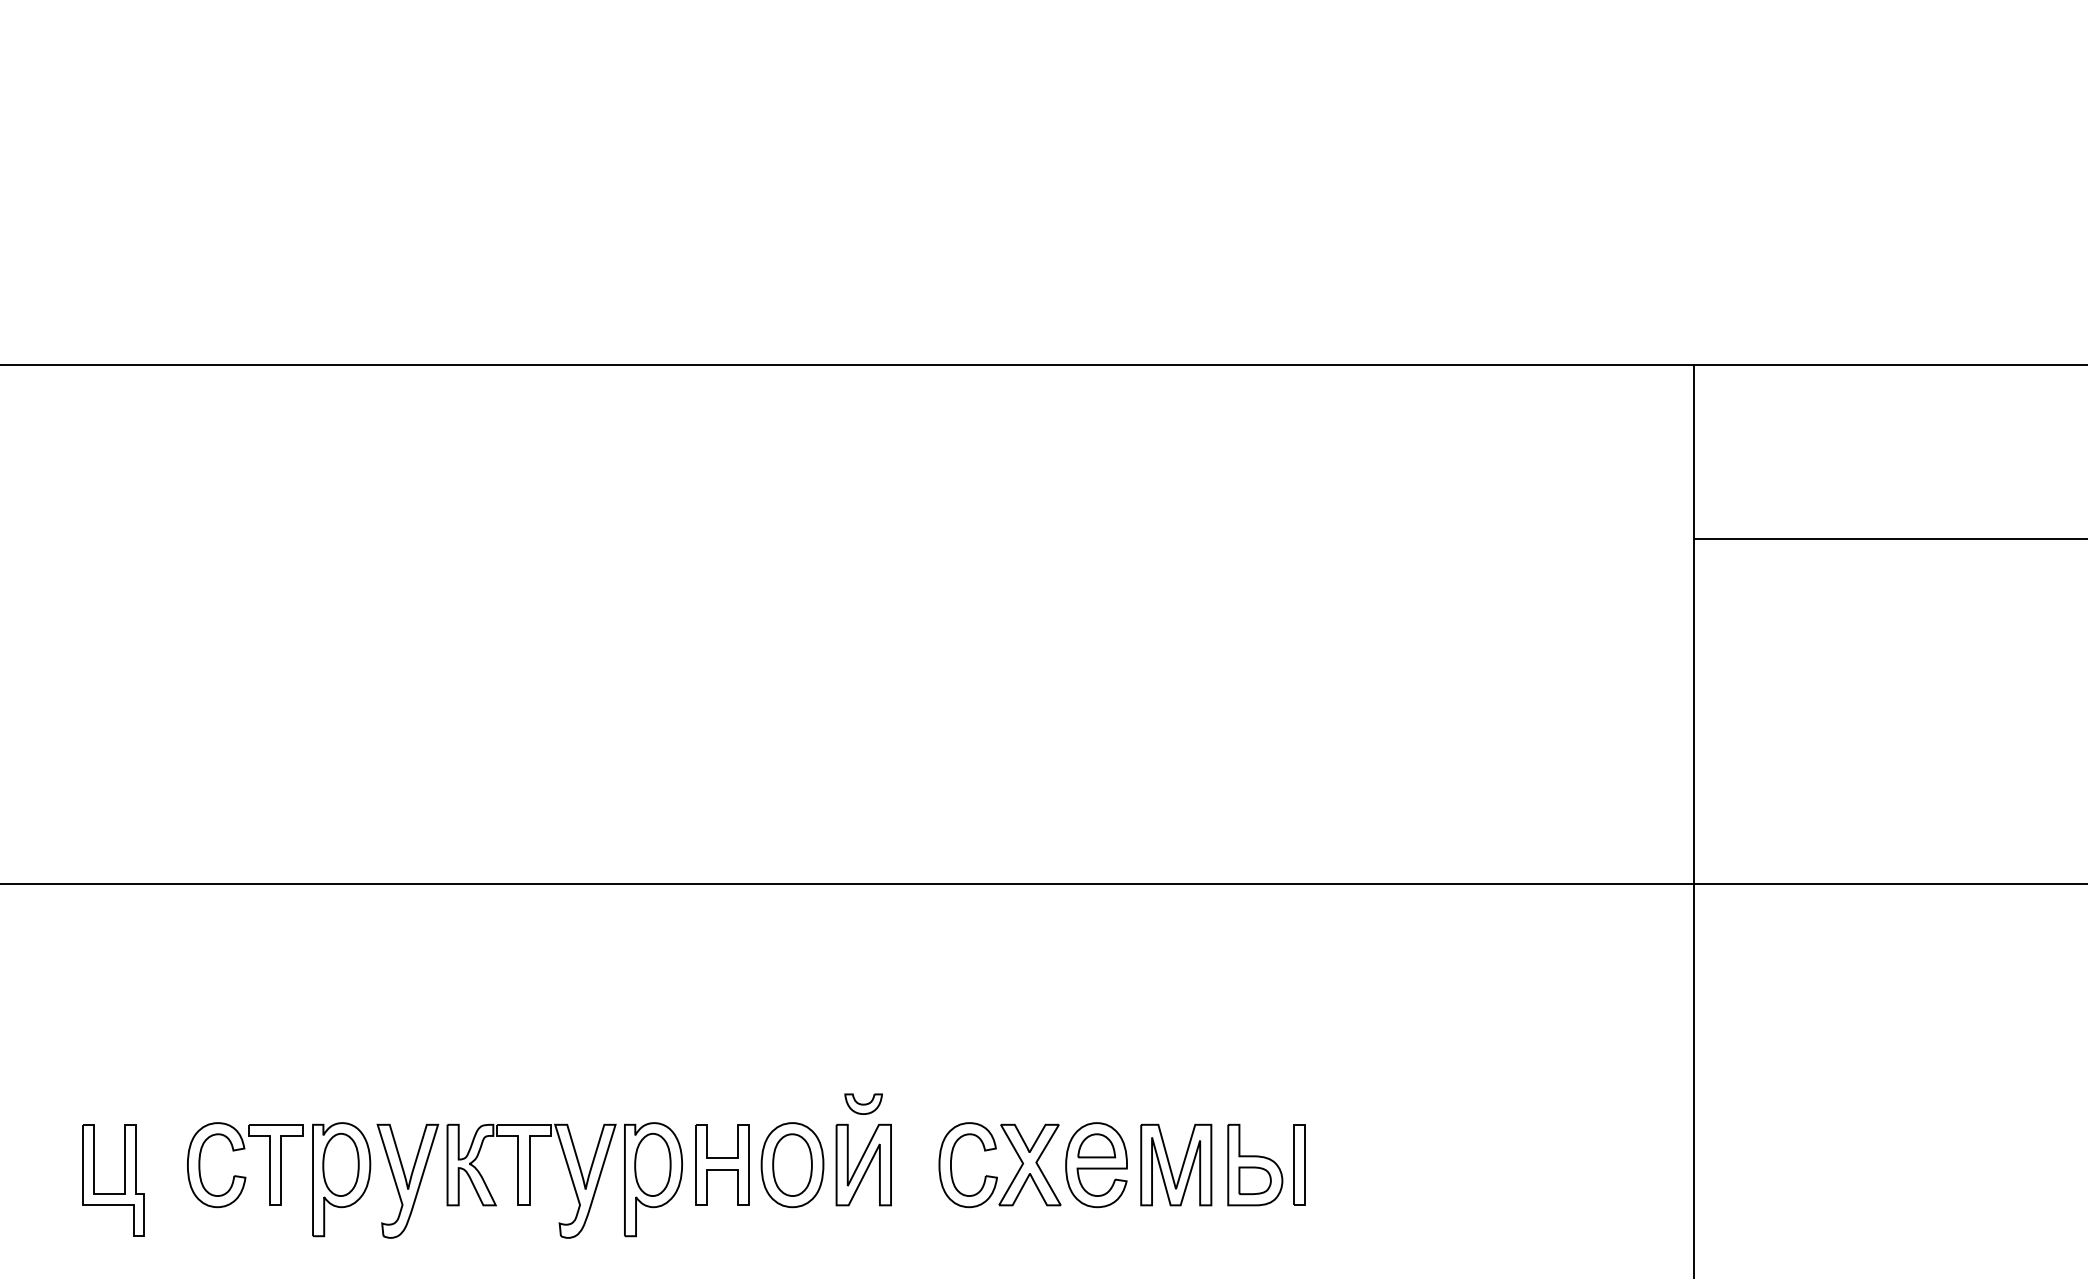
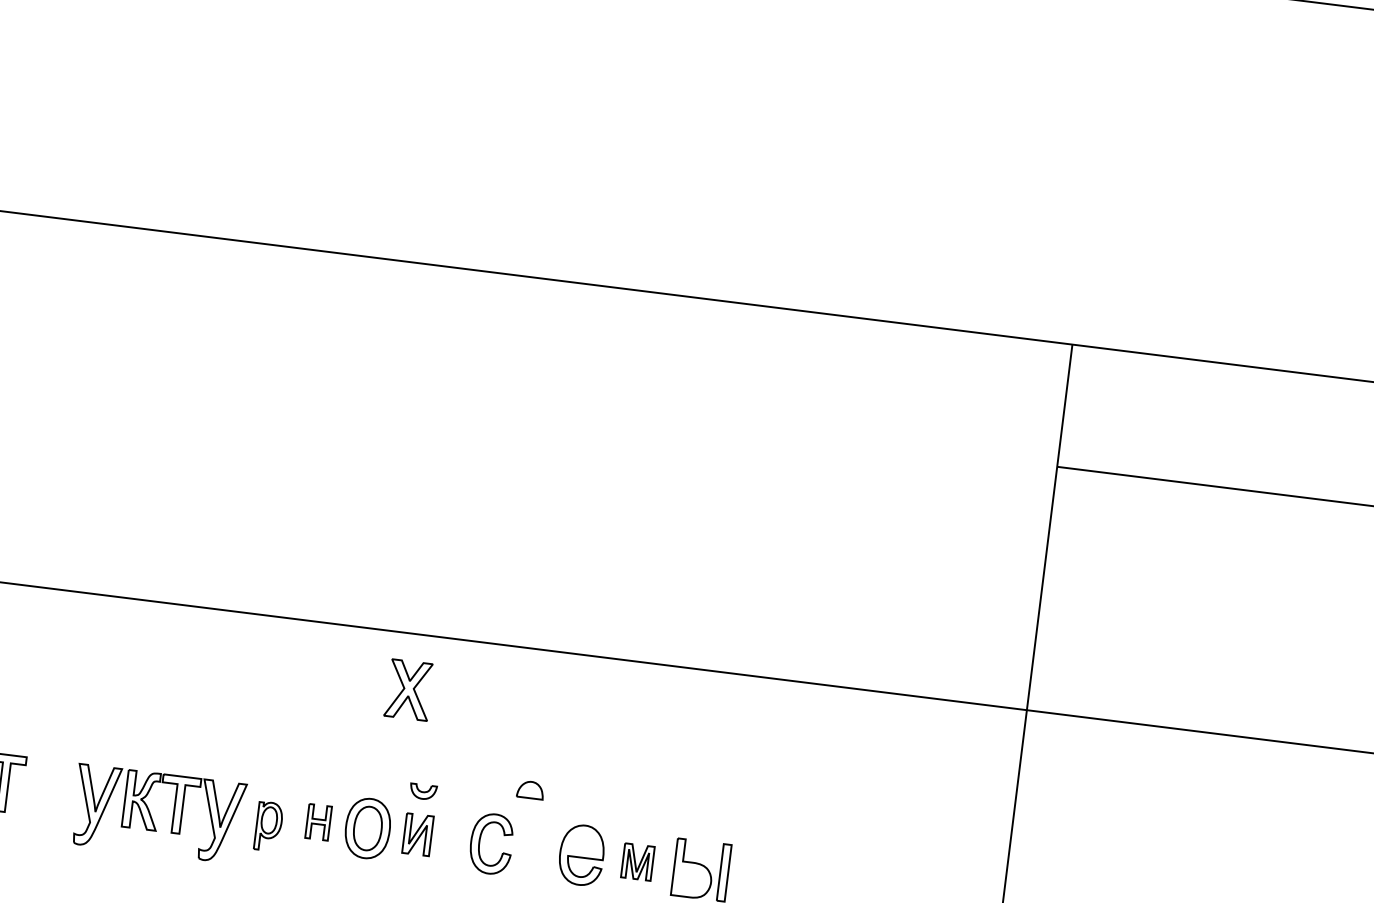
part: (1096, 1145) -> (530, 789), moved
part: (722, 1164) -> (318, 821), size x0.6
part: (863, 1164) -> (417, 834), size x0.7
part: (1029, 1164) -> (408, 689), moved
part: (1176, 1164) -> (638, 861), size x0.6
part: (341, 1179) -> (49, 799), removed
part: (653, 1179) -> (268, 826), size x0.6
part: (1254, 1180) -> (691, 879), removed

